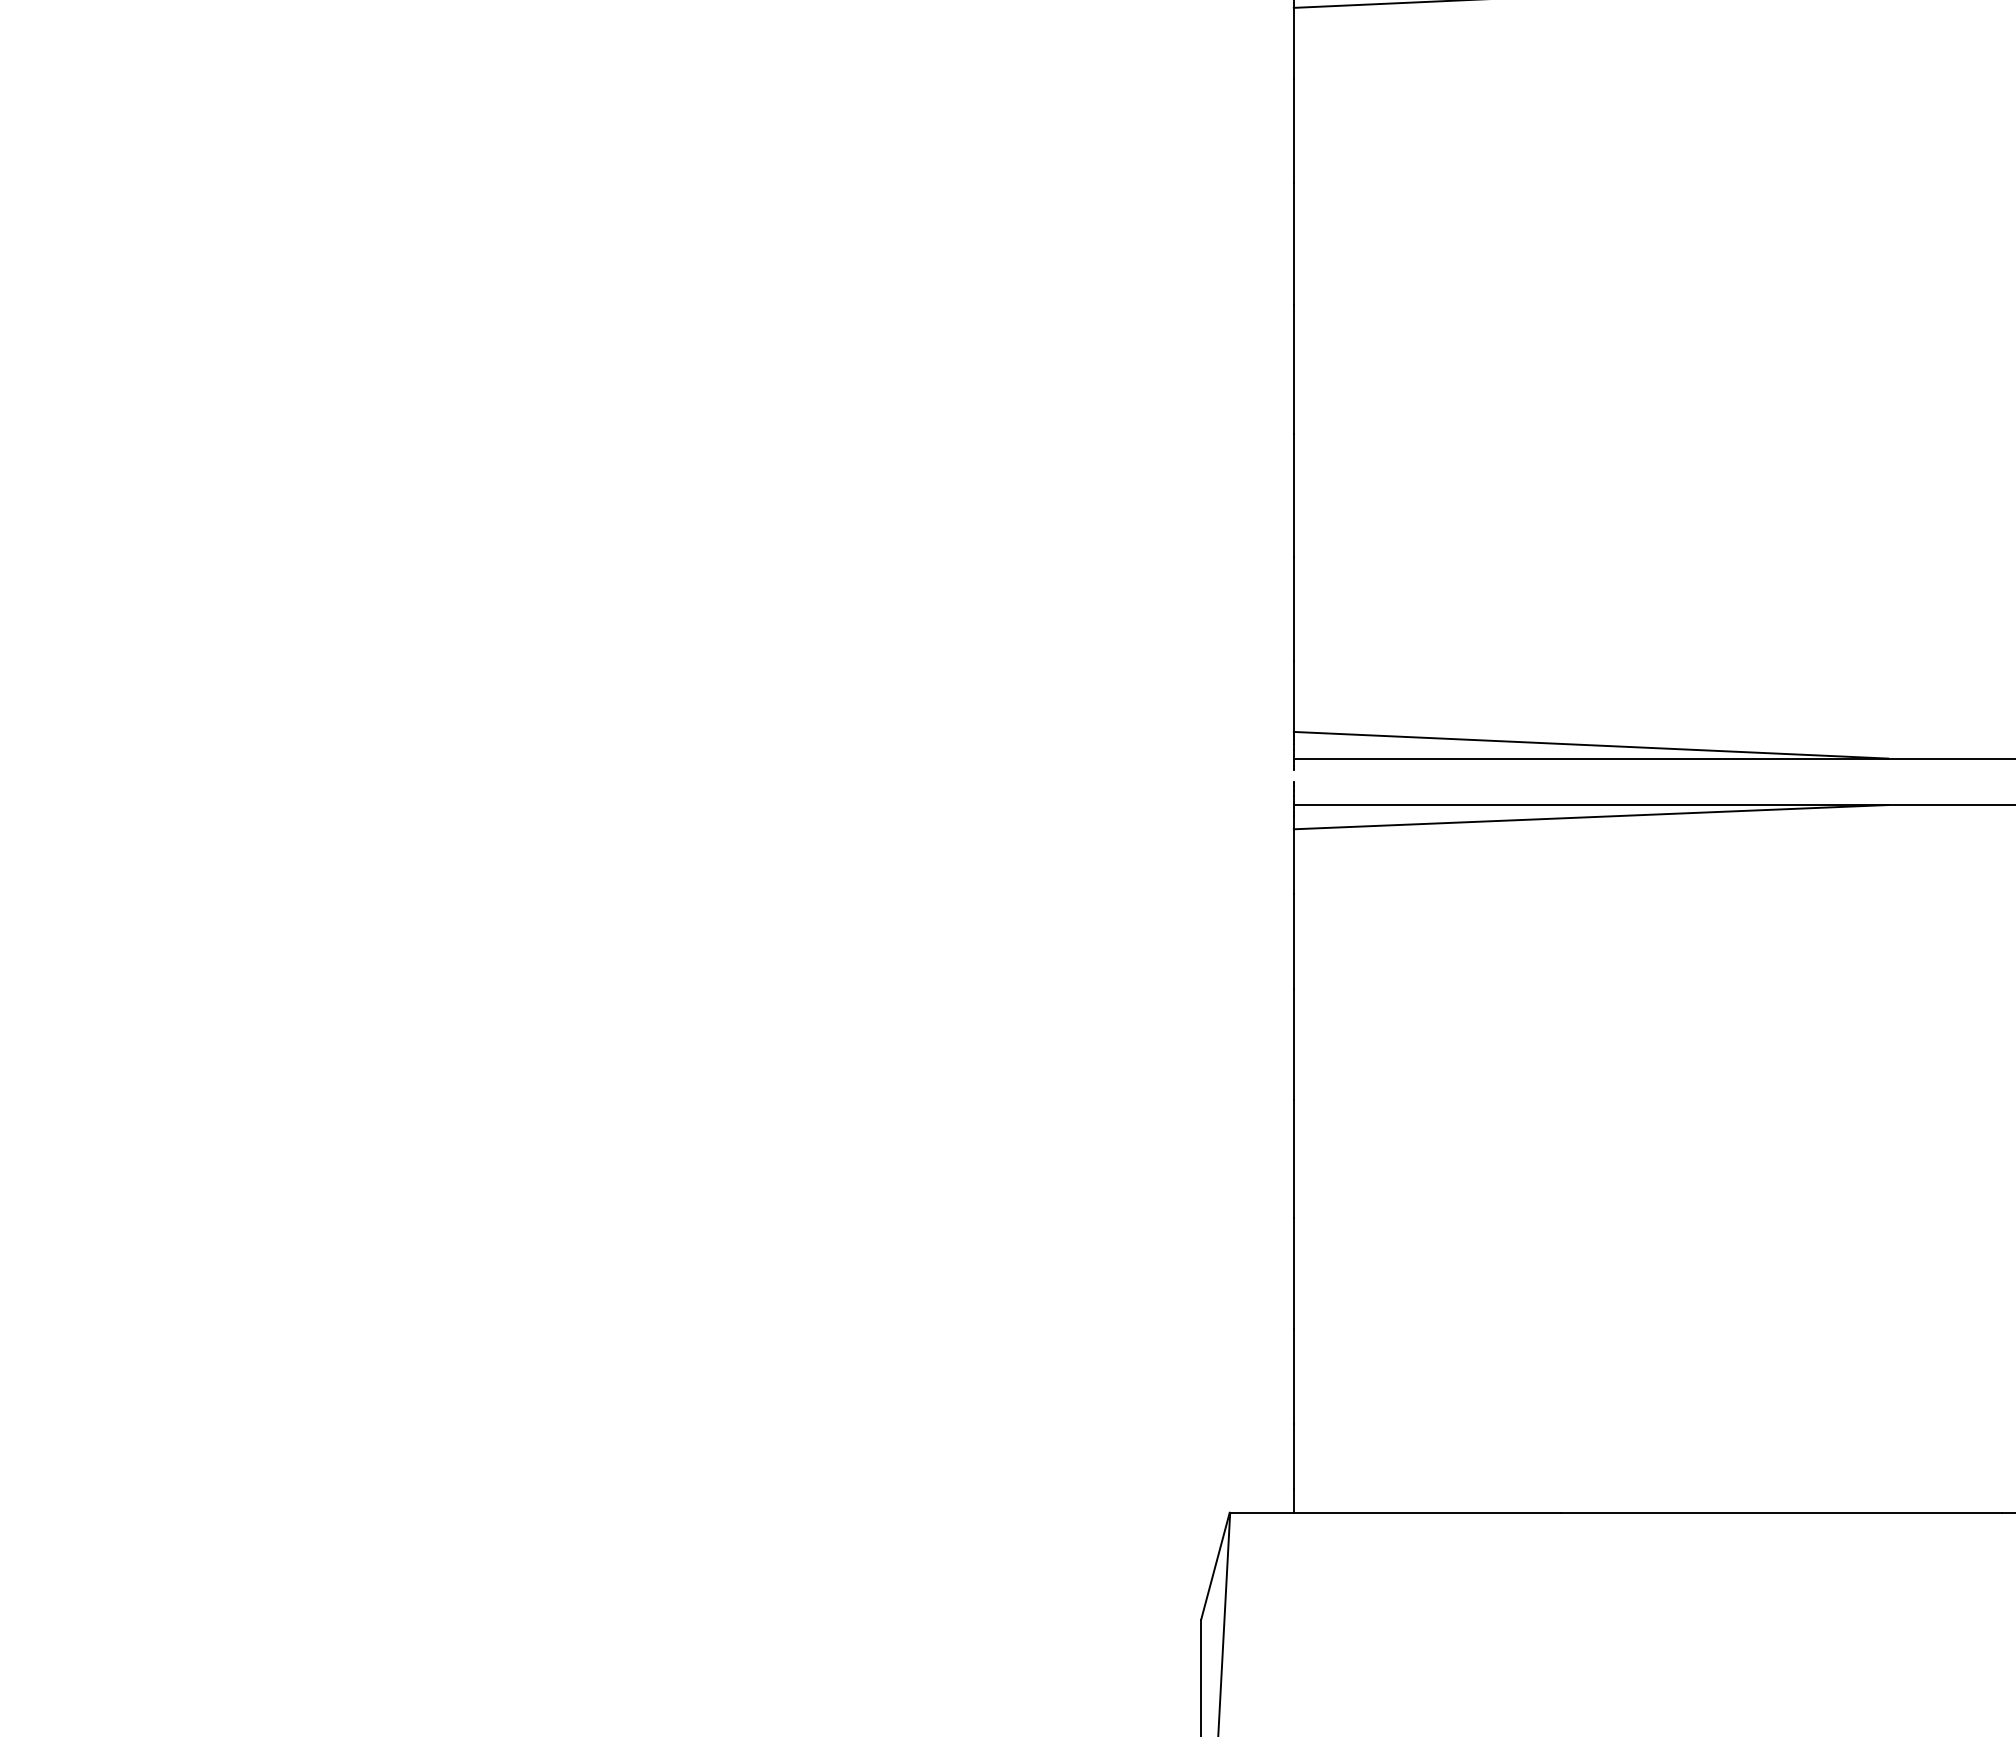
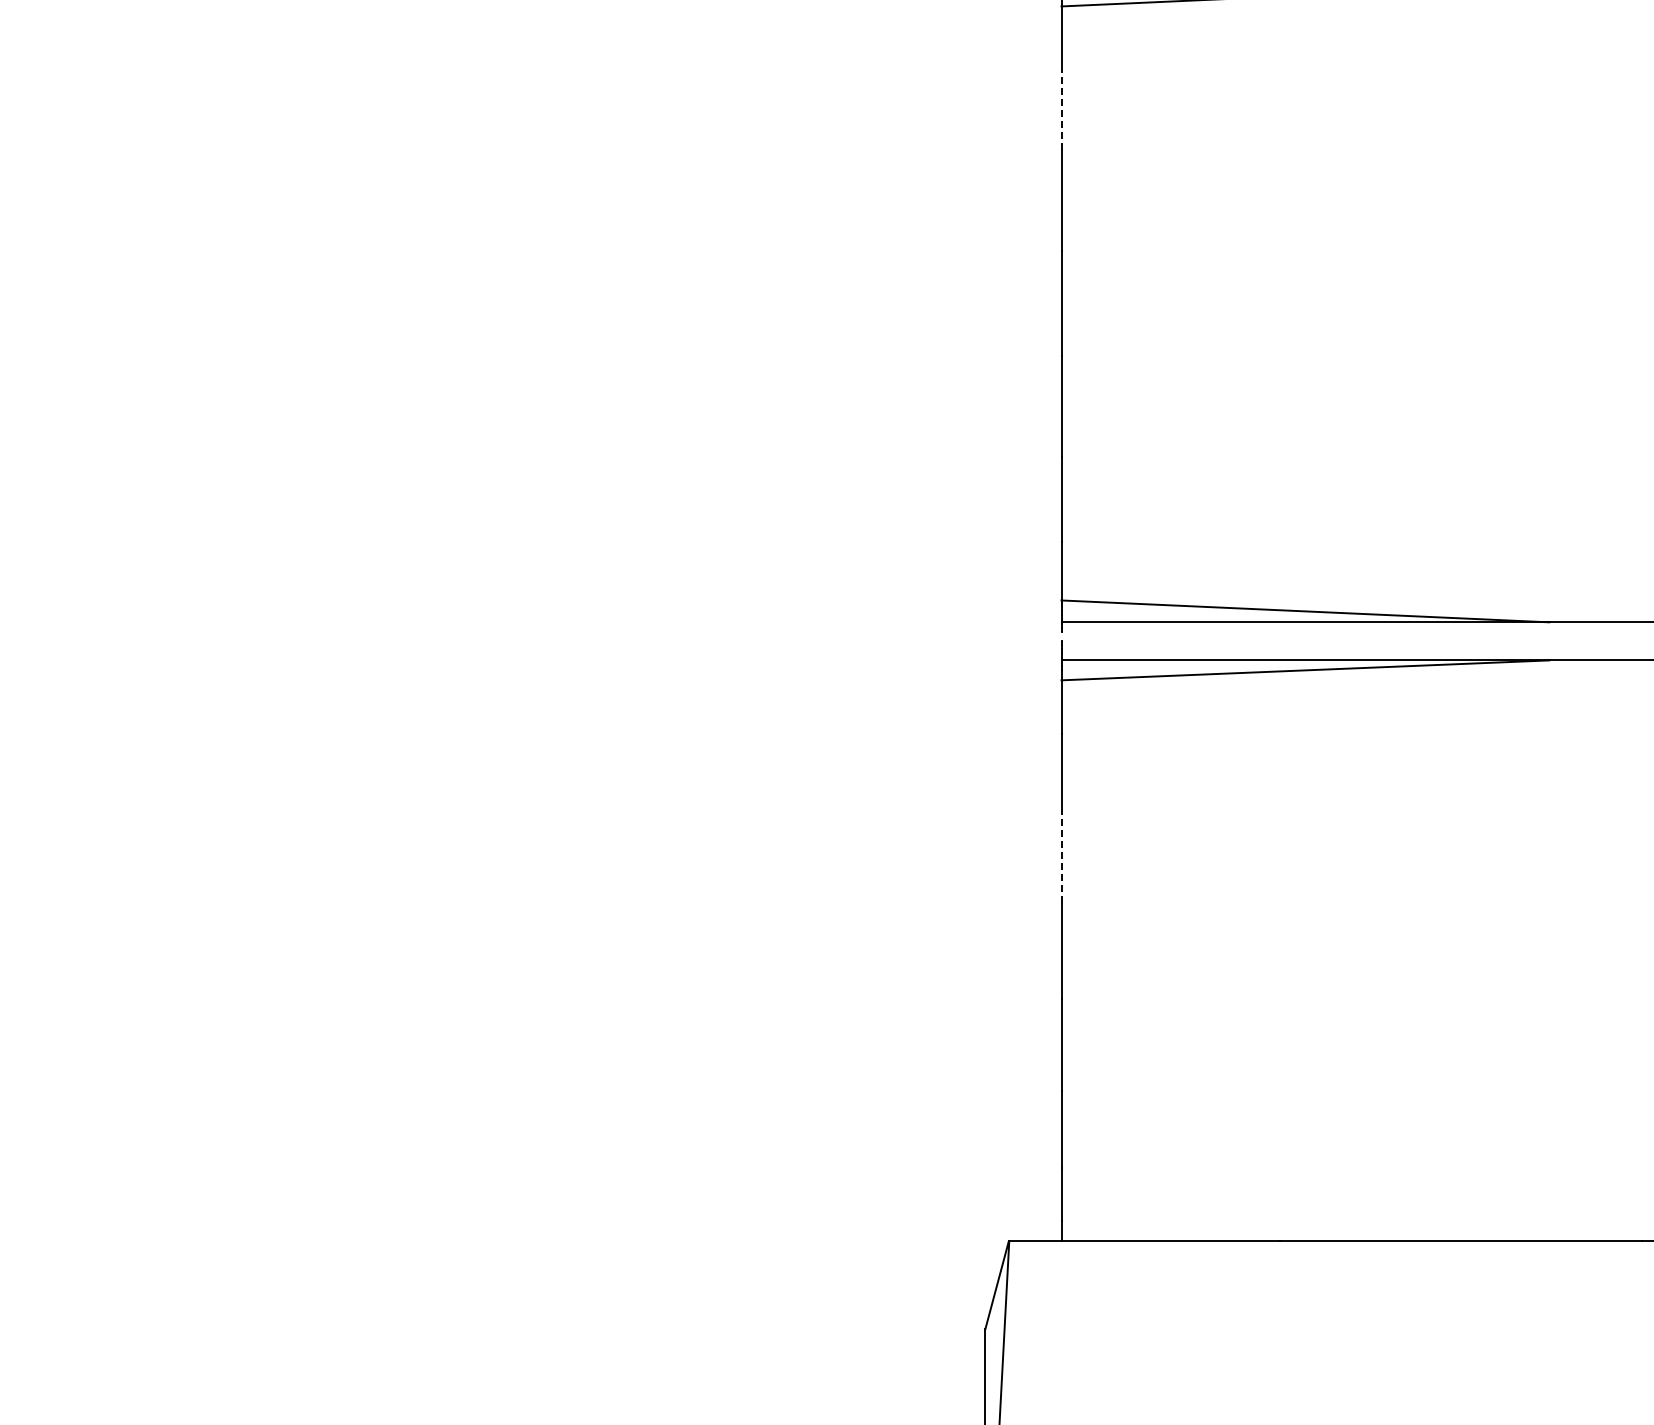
line: (1293, 129) -> (1061, 106), solid -> dashed
line: (1293, 1044) -> (1061, 856), solid -> dashed

